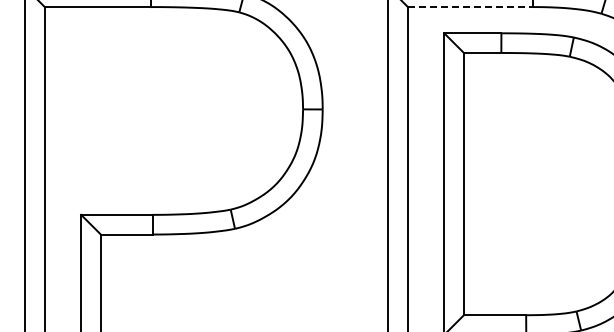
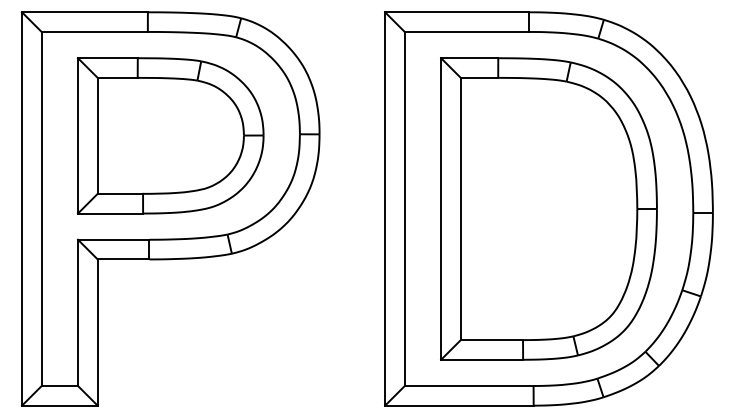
line: (470, 6) -> (467, 31), dashed -> solid
part: (173, 110) -> (170, 135), added

